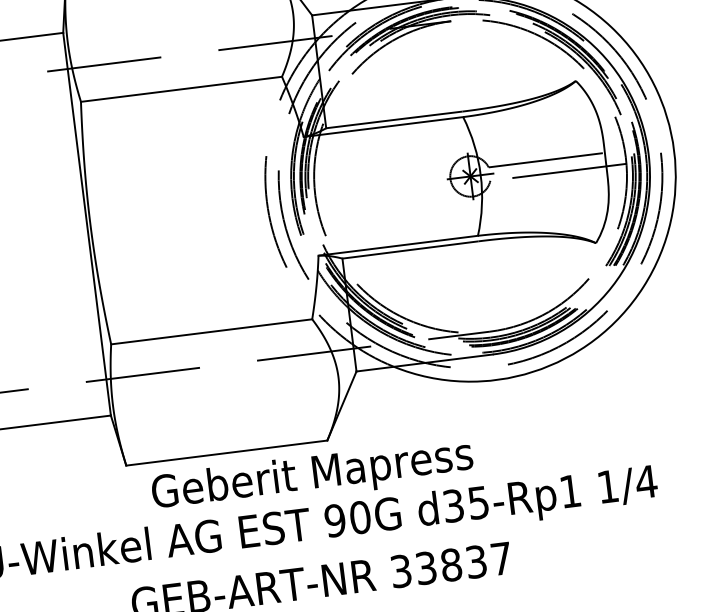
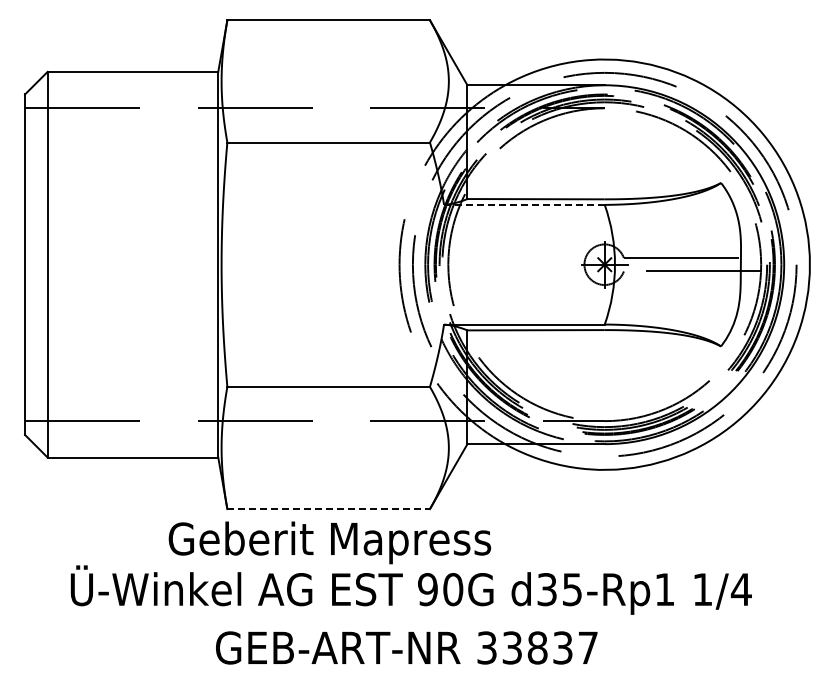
line: (382, 126) -> (523, 204), solid -> dashed
line: (227, 453) -> (329, 509), solid -> dashed
text: (312, 476) -> (329, 542), moved

